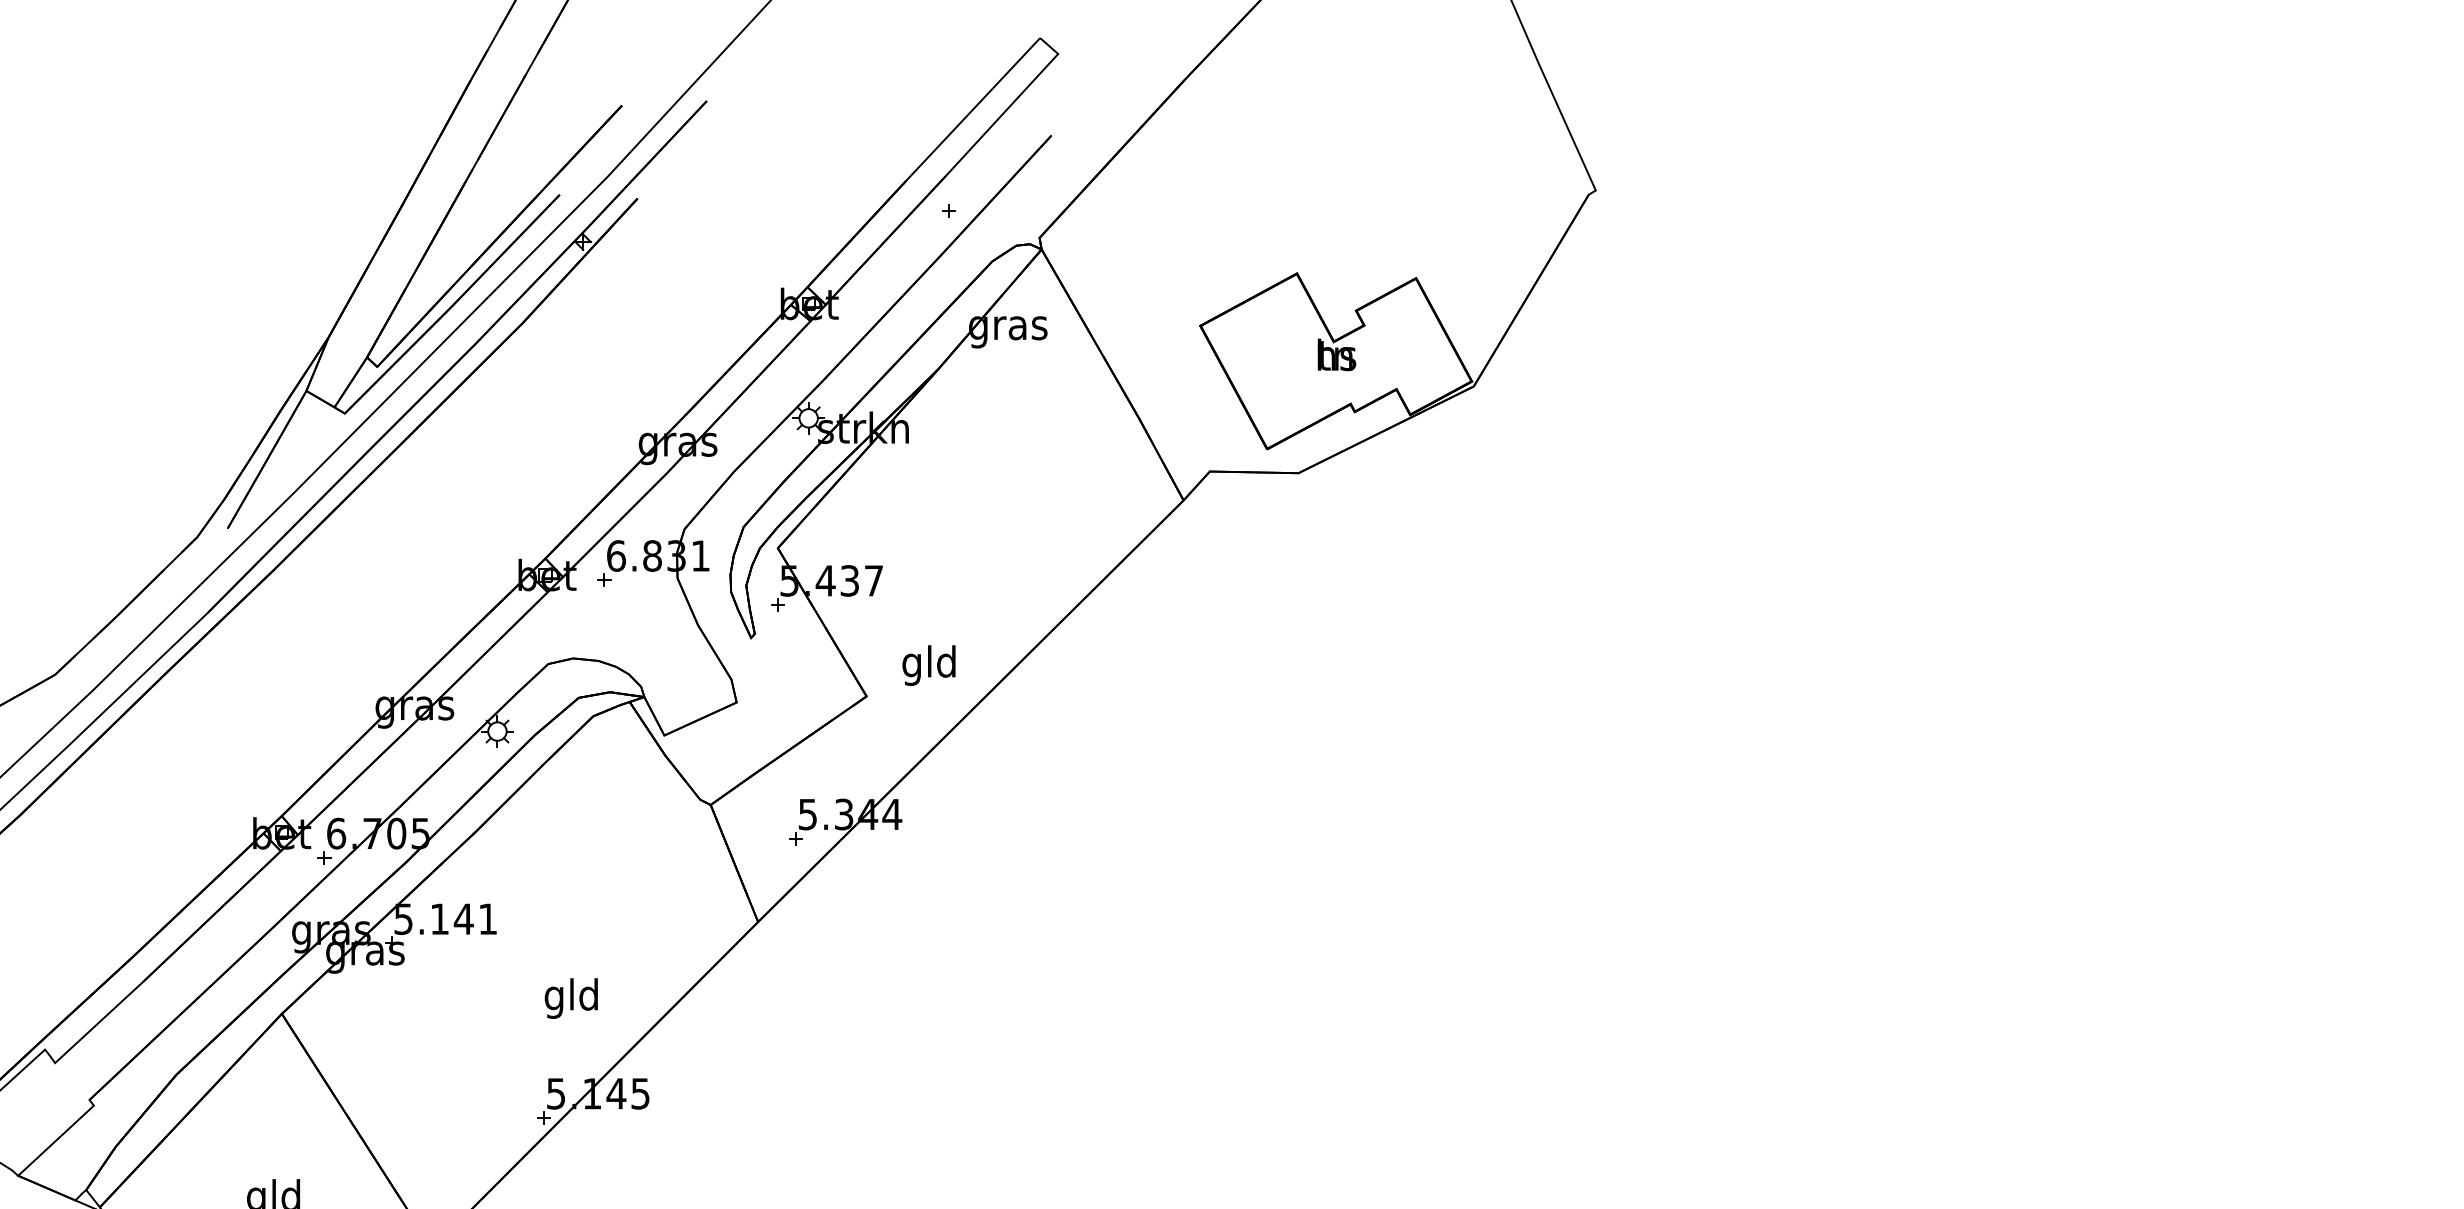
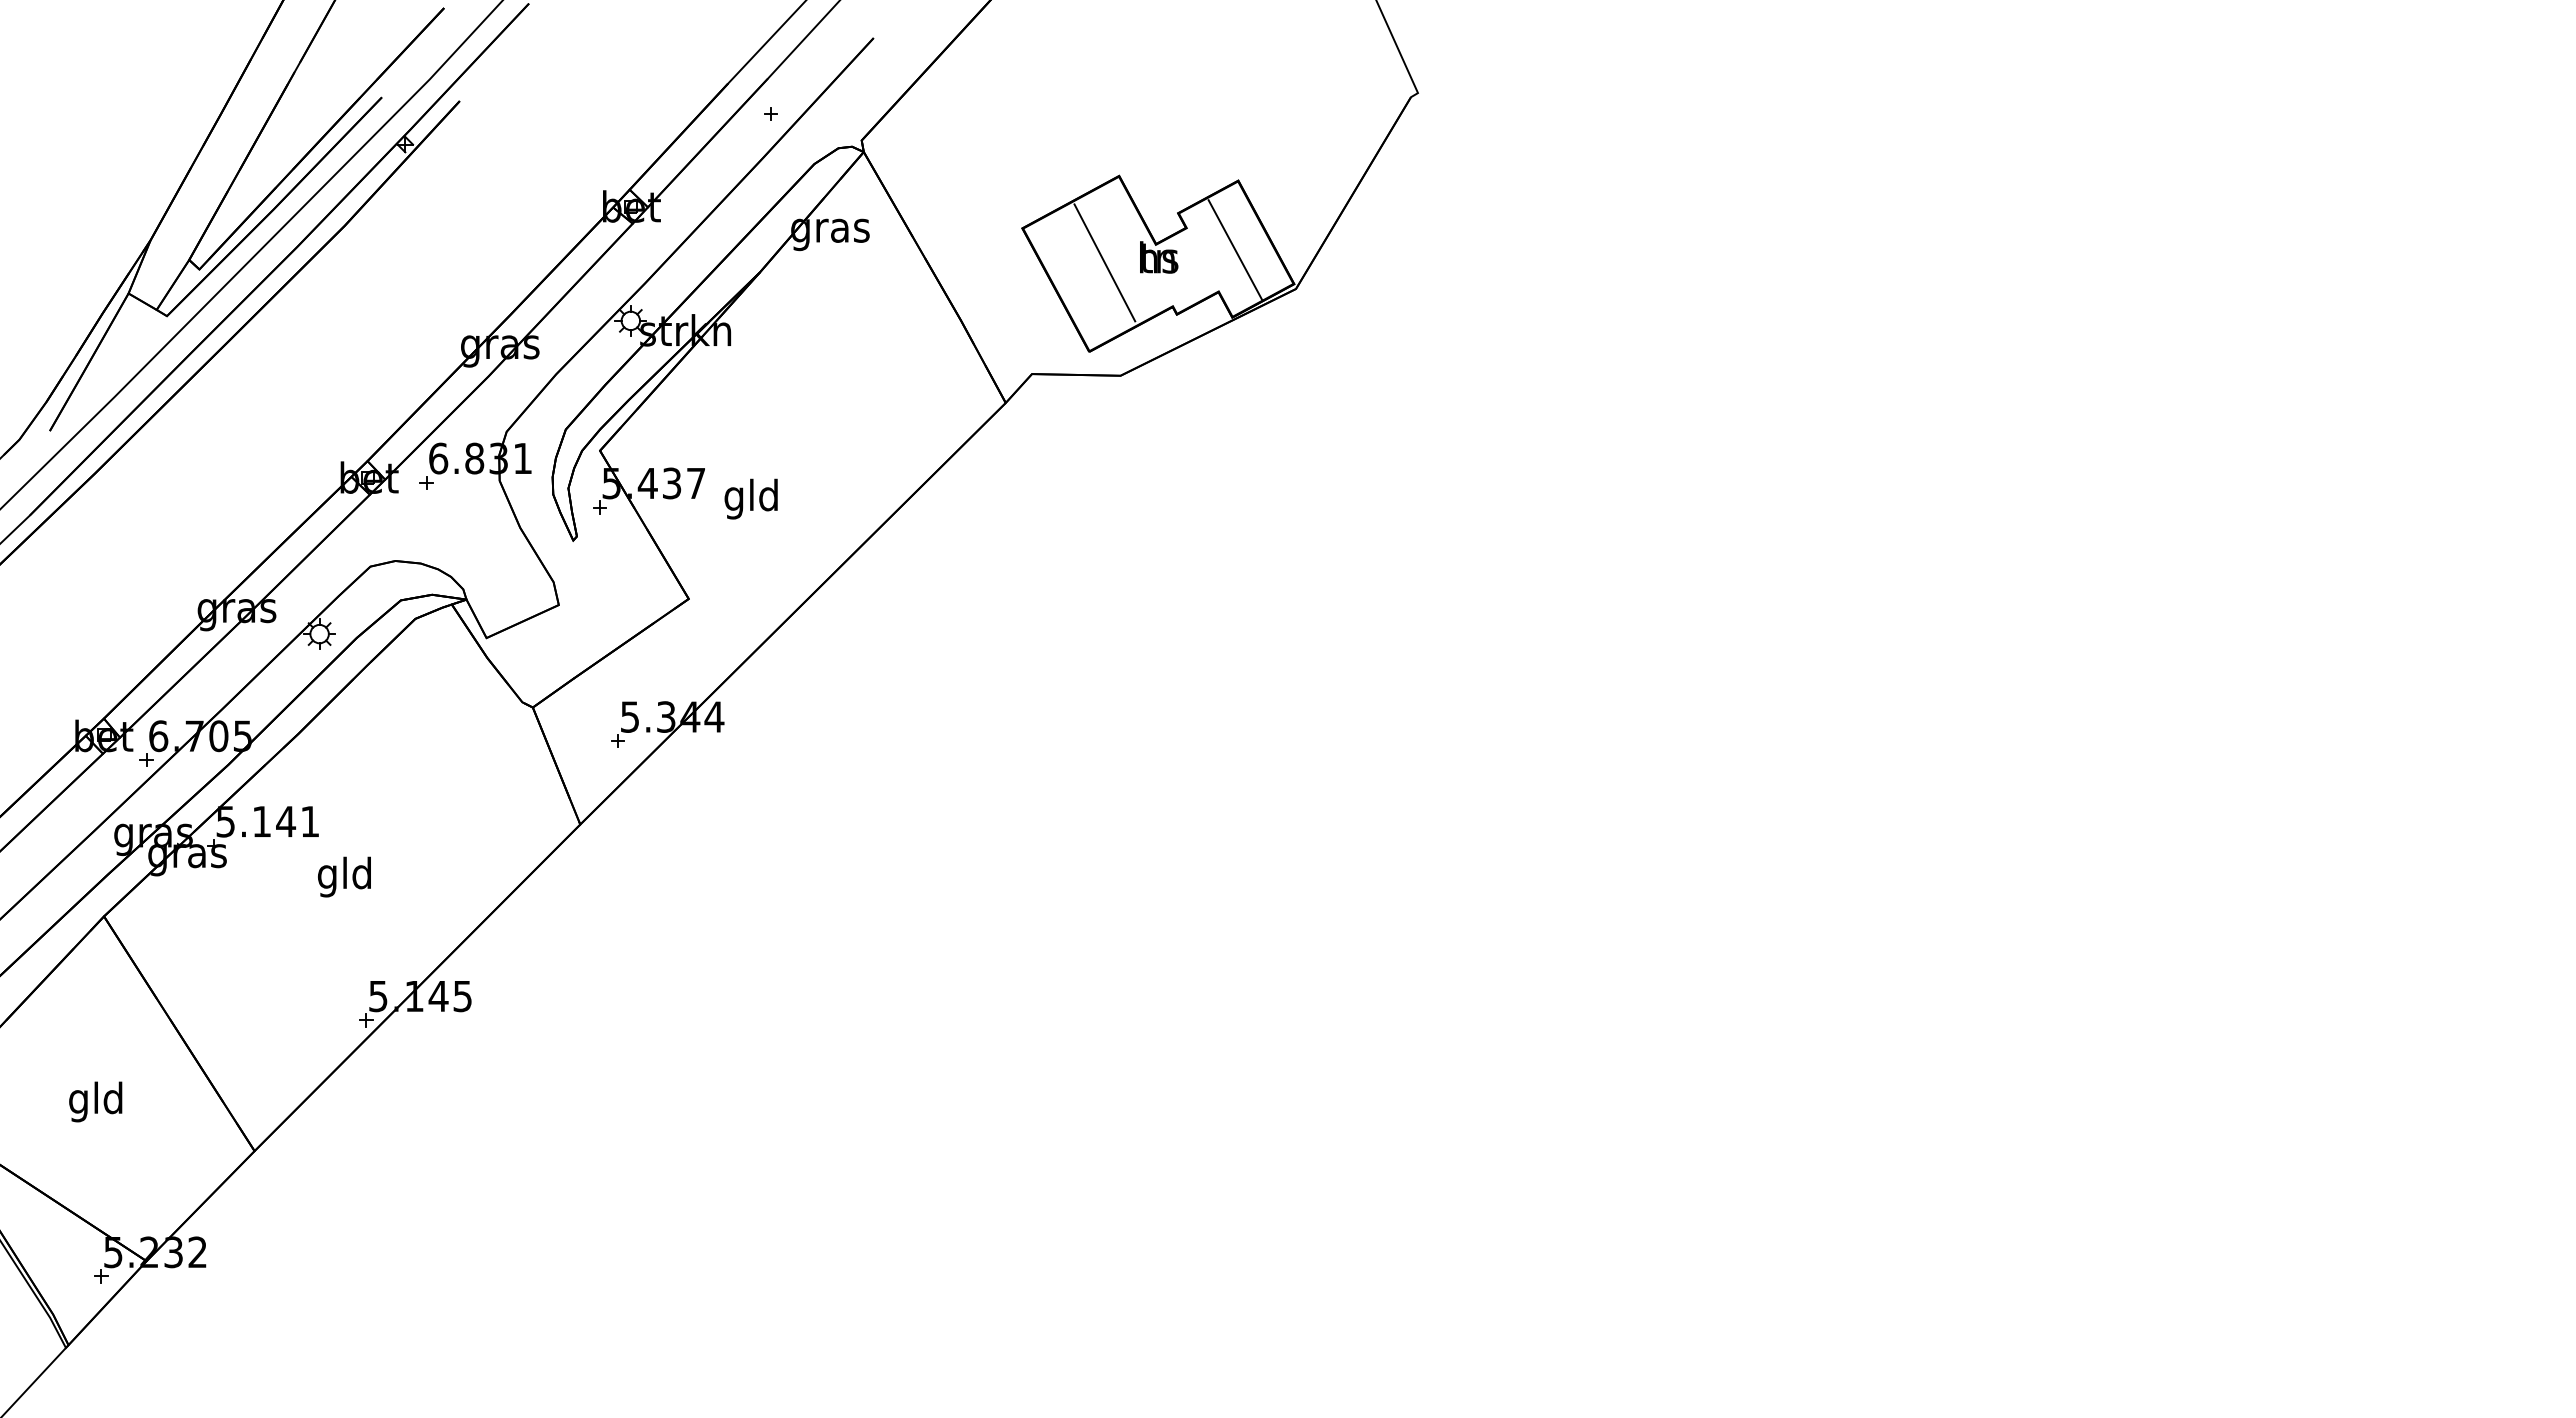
line: (1412, 346) -> (1234, 249), added
line: (1282, 359) -> (1104, 262), added
text: (928, 664) -> (750, 498), moved
text: (571, 997) -> (344, 876), moved

